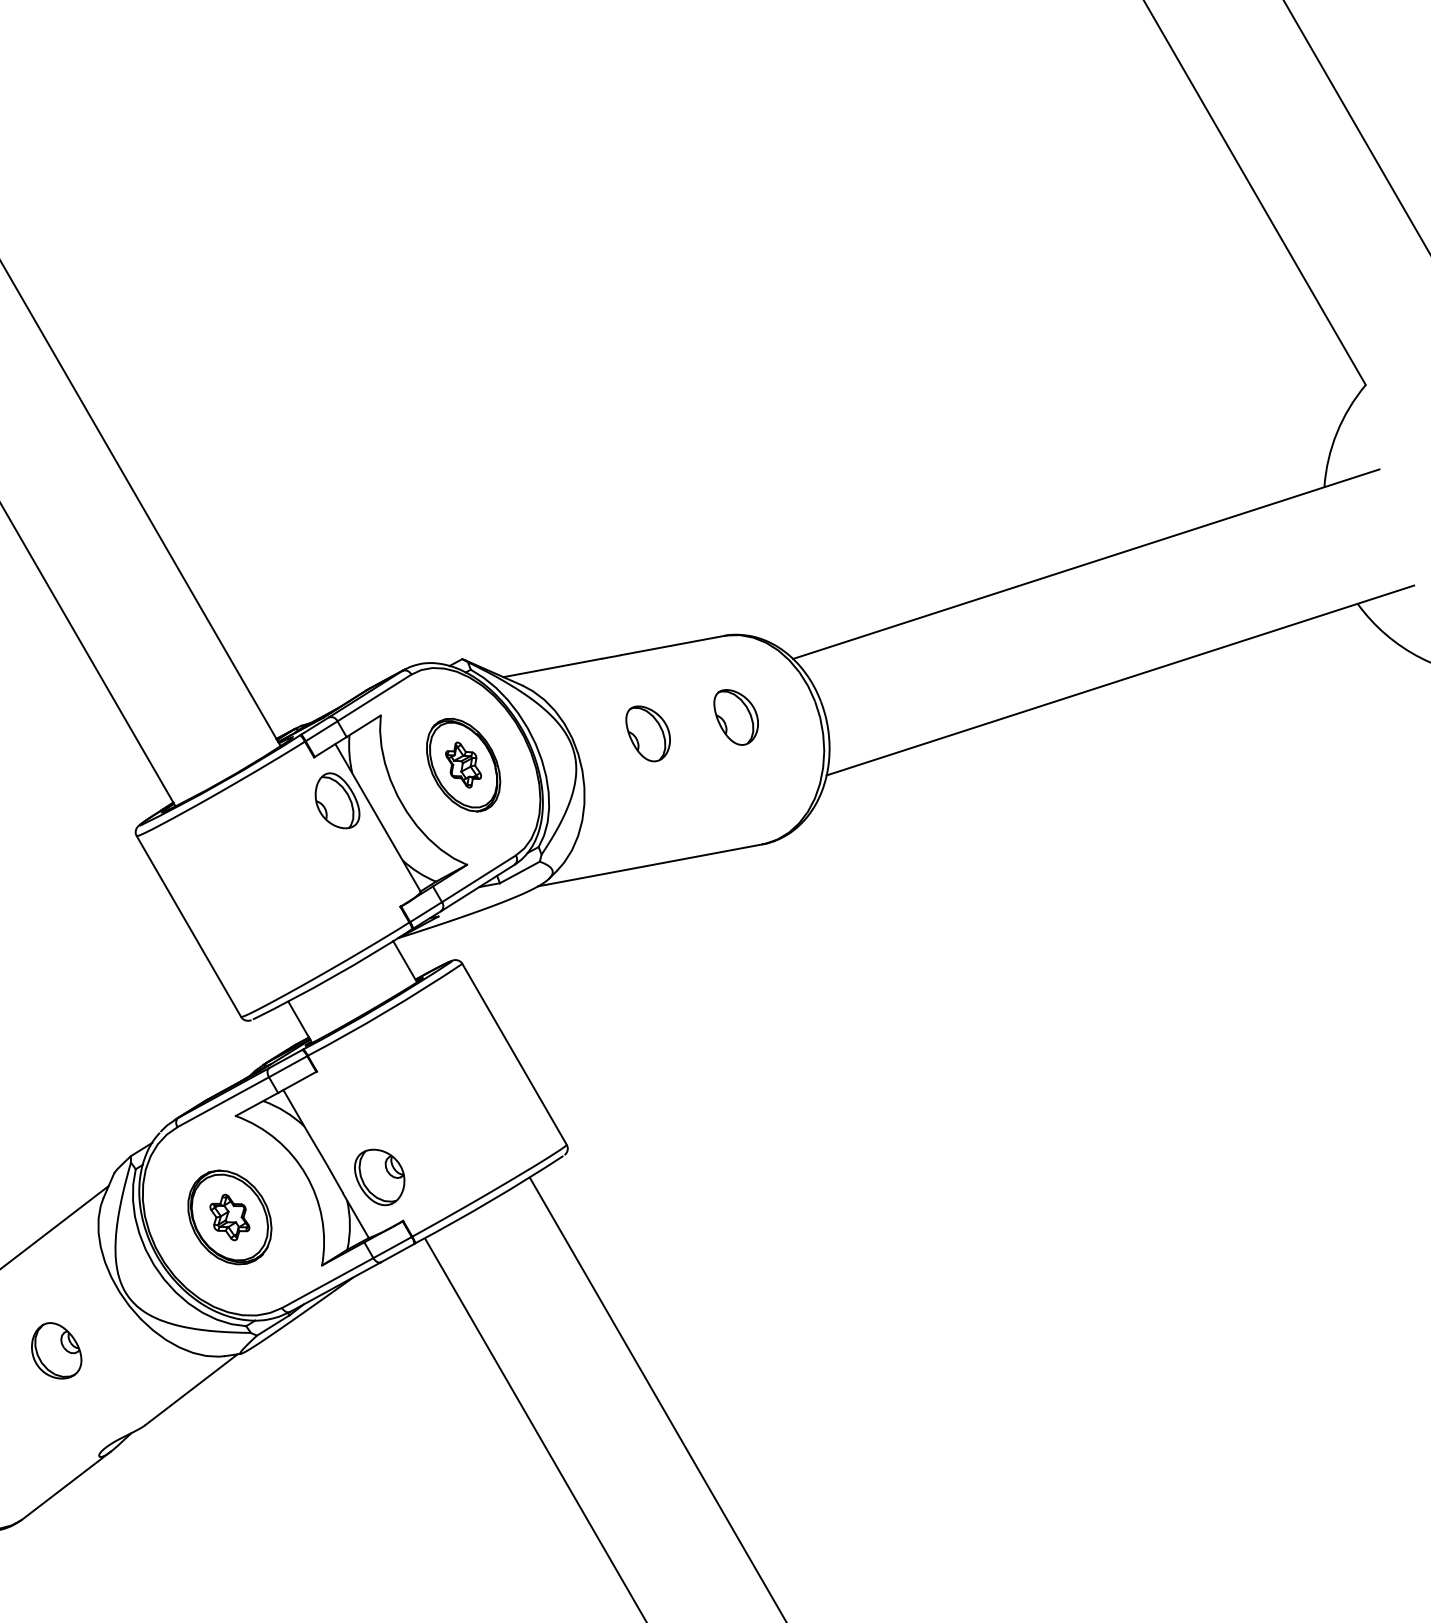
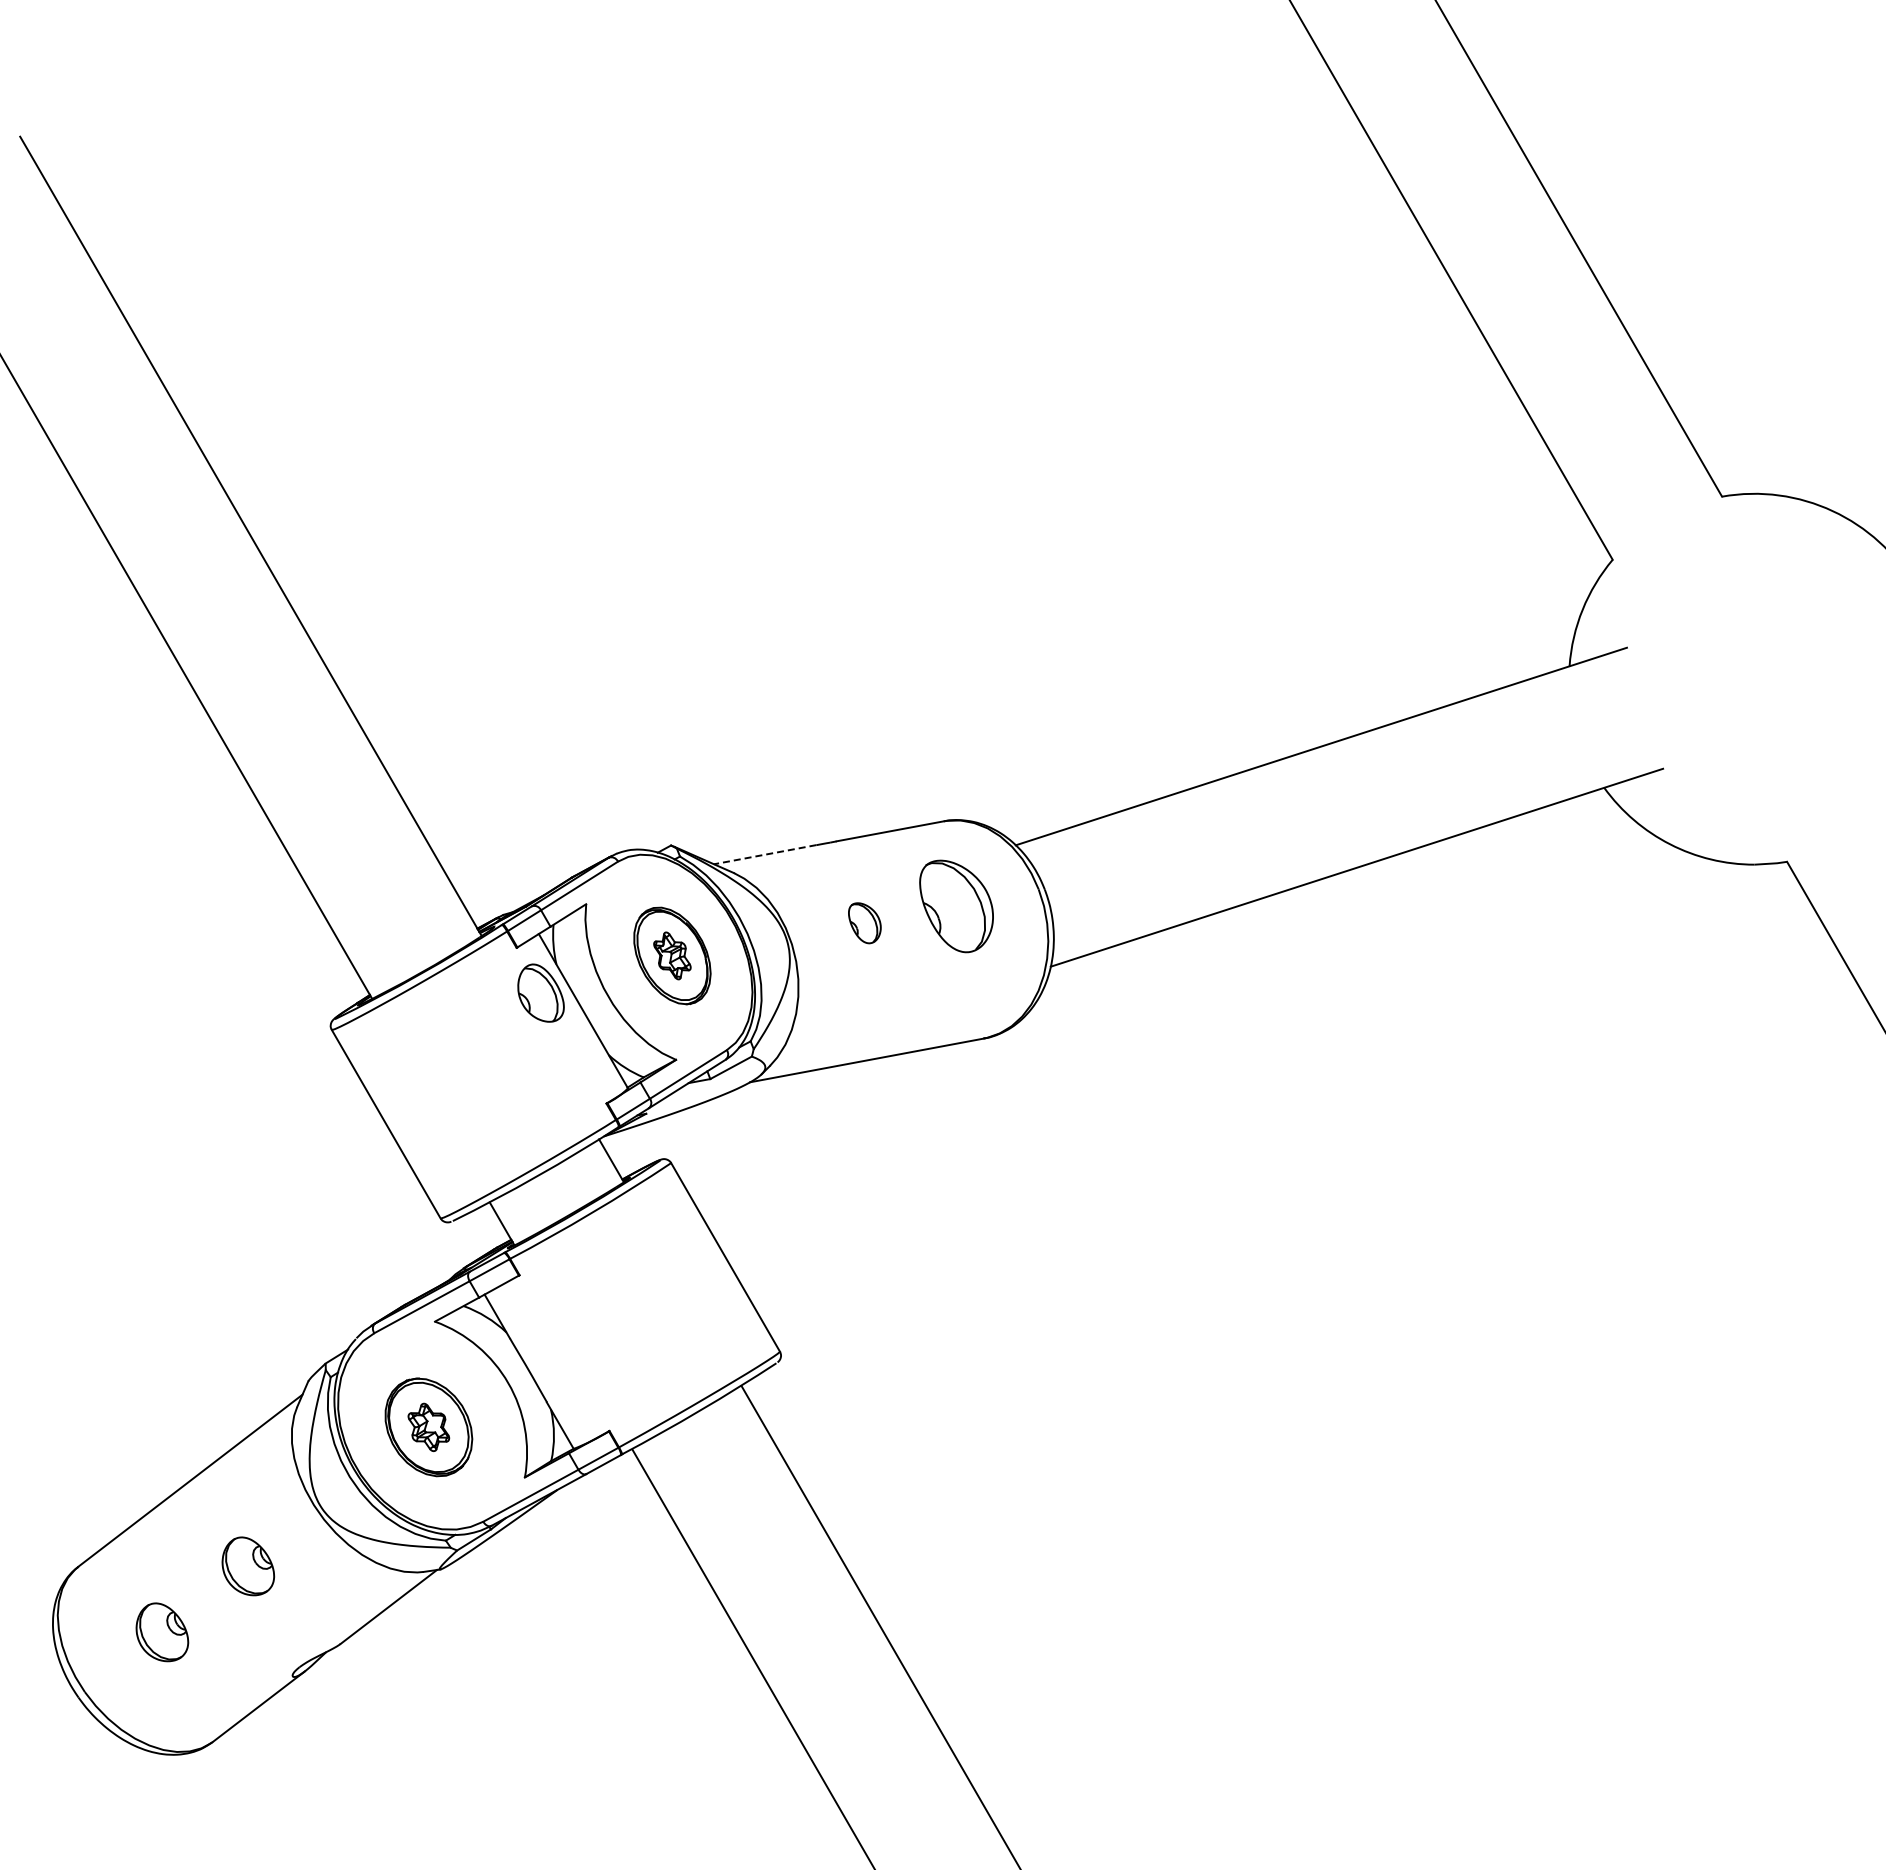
line: (551, 667) -> (764, 854), solid -> dashed
part: (736, 716) -> (956, 905), size x1.6
part: (647, 733) -> (864, 922), size x0.7
part: (379, 1177) -> (584, 1385), removed

